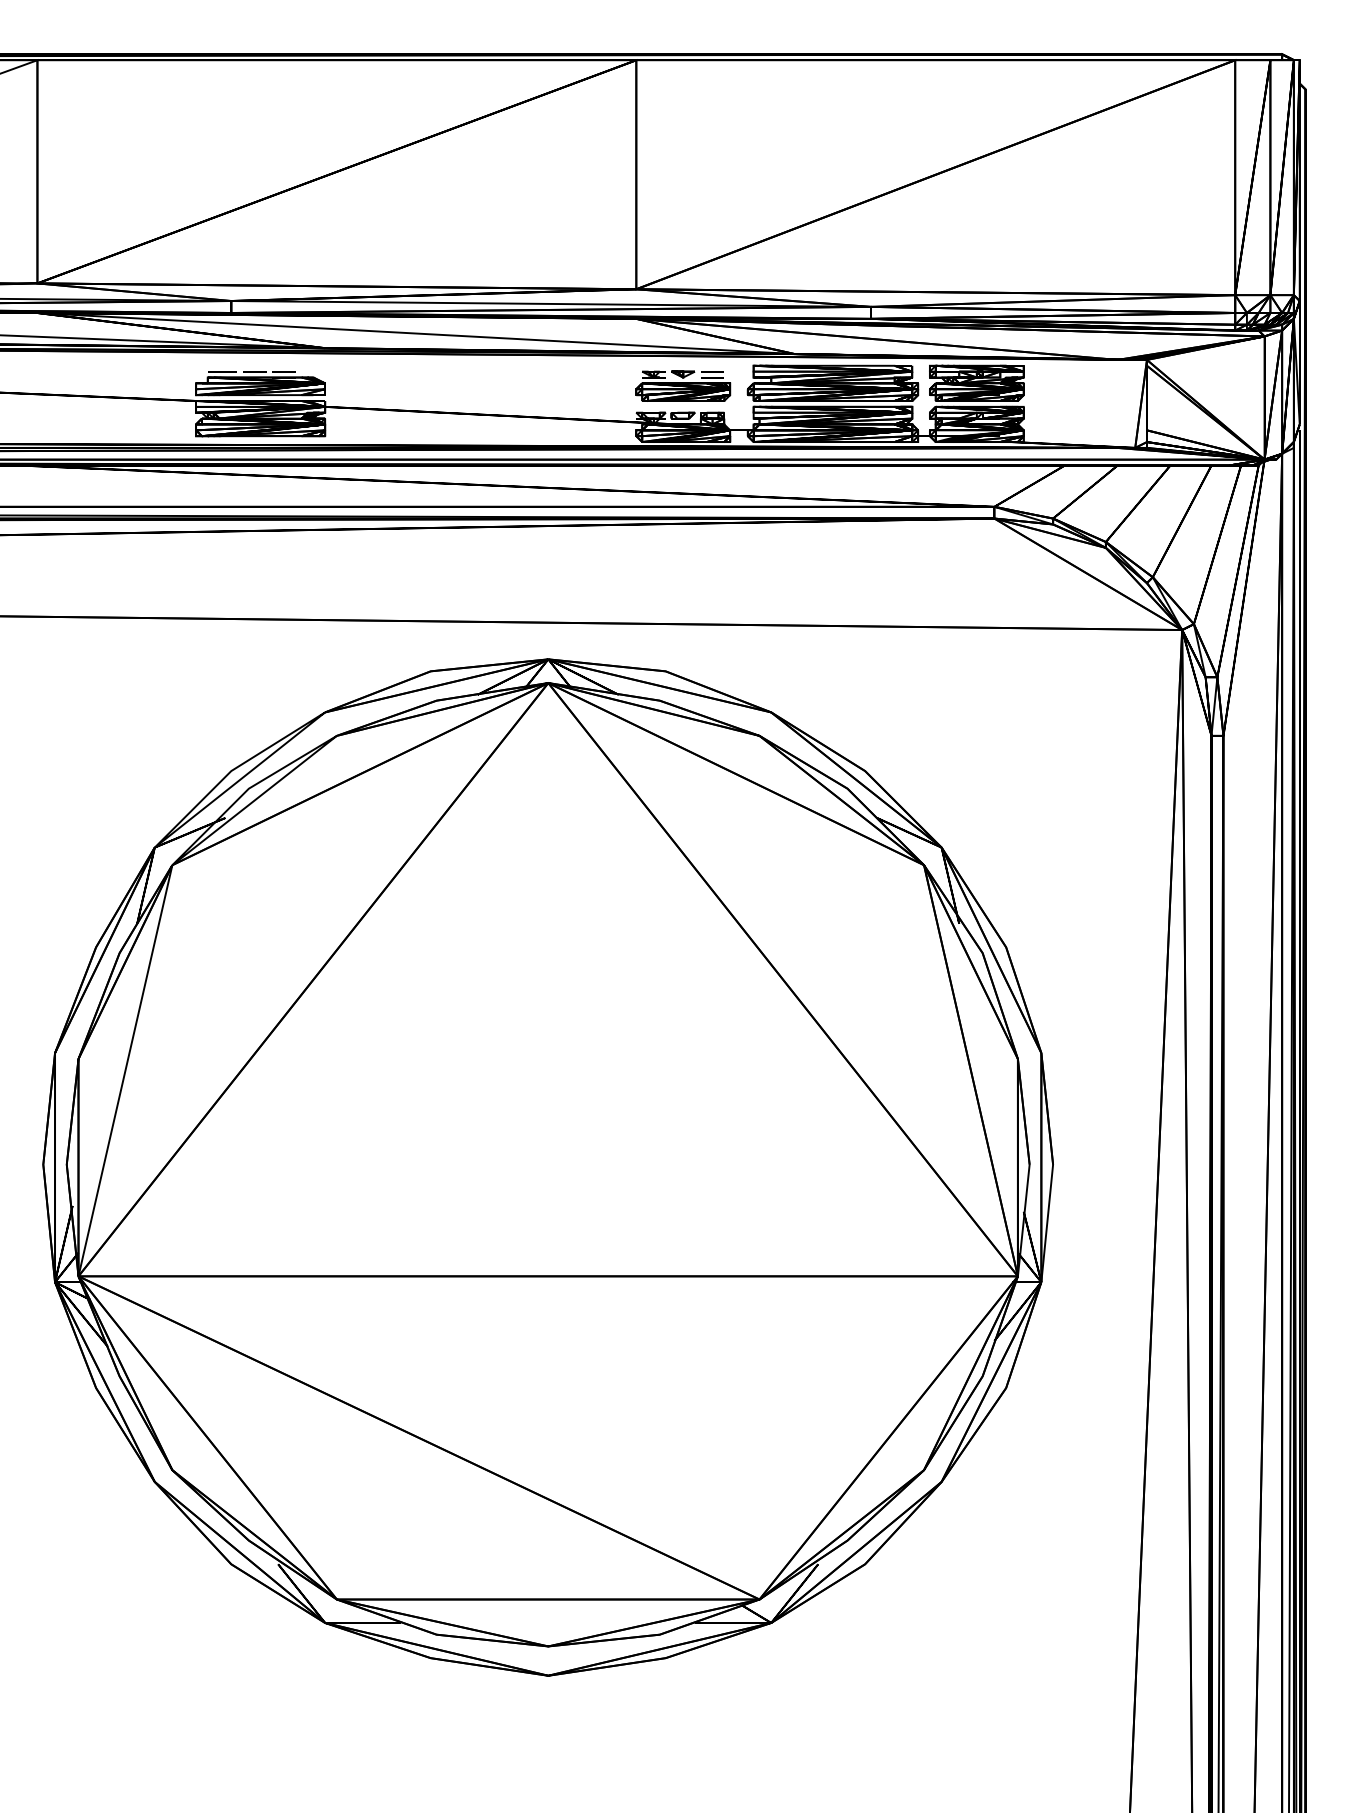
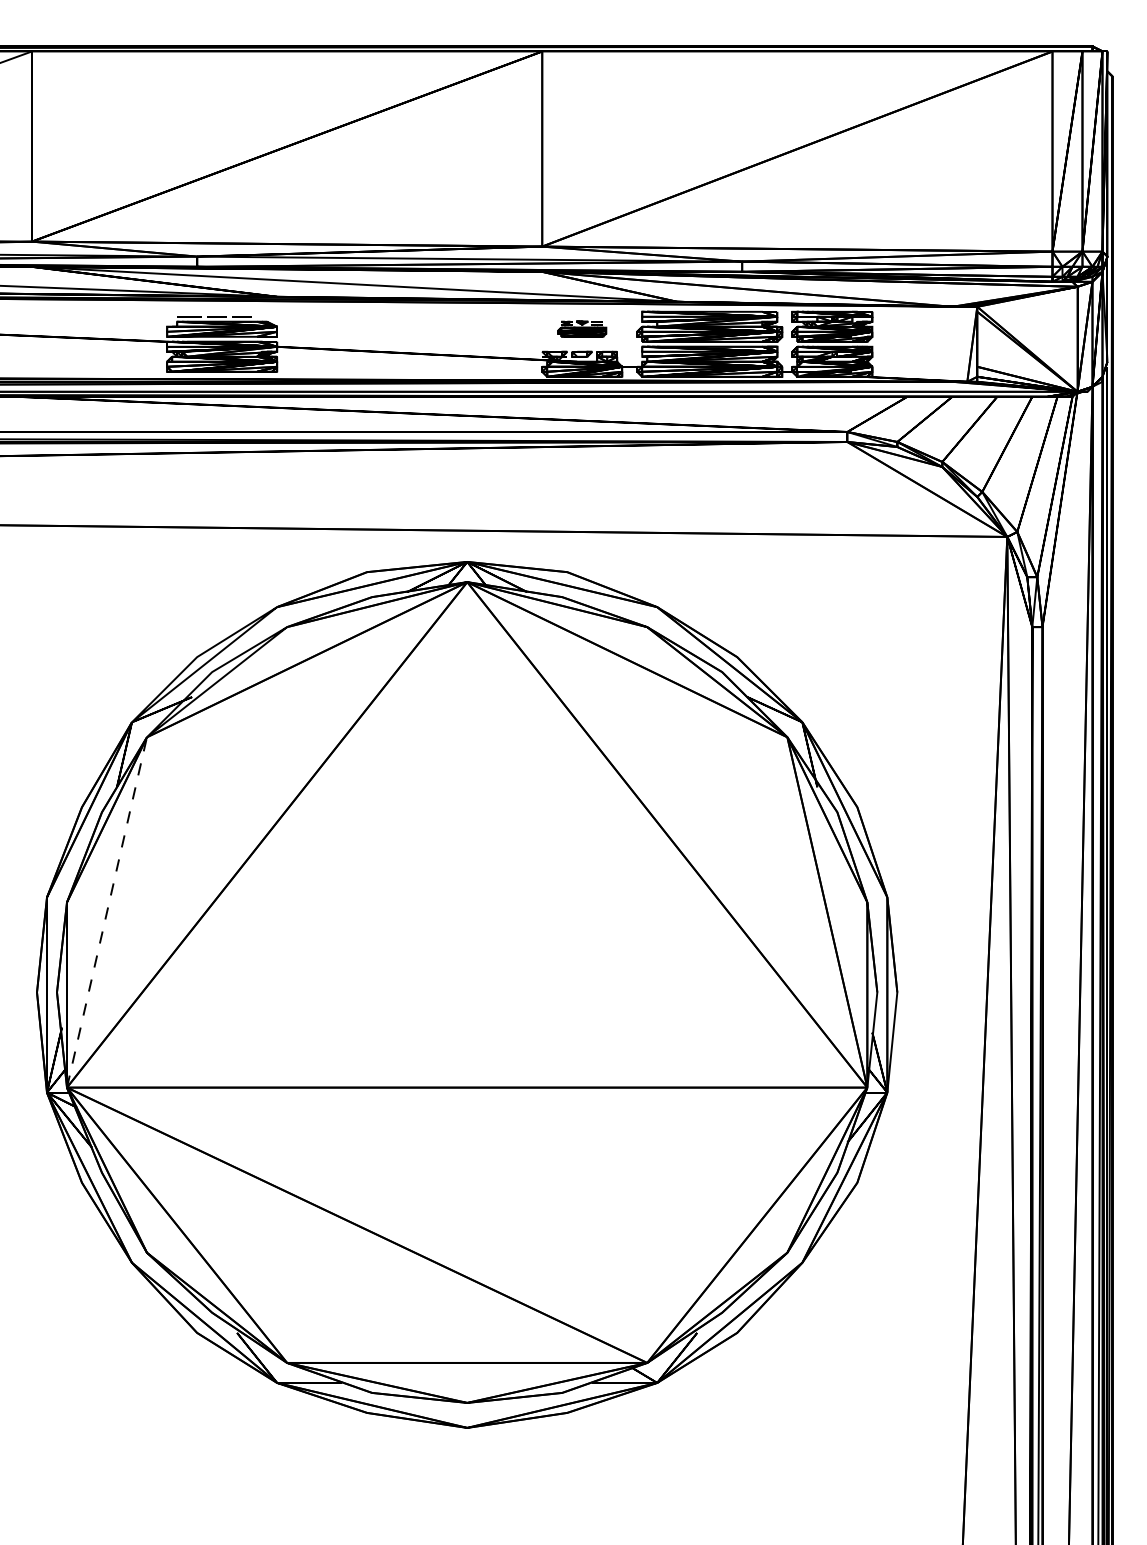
part: (683, 385) -> (582, 328), size x0.6
line: (125, 1070) -> (107, 912), solid -> dashed

